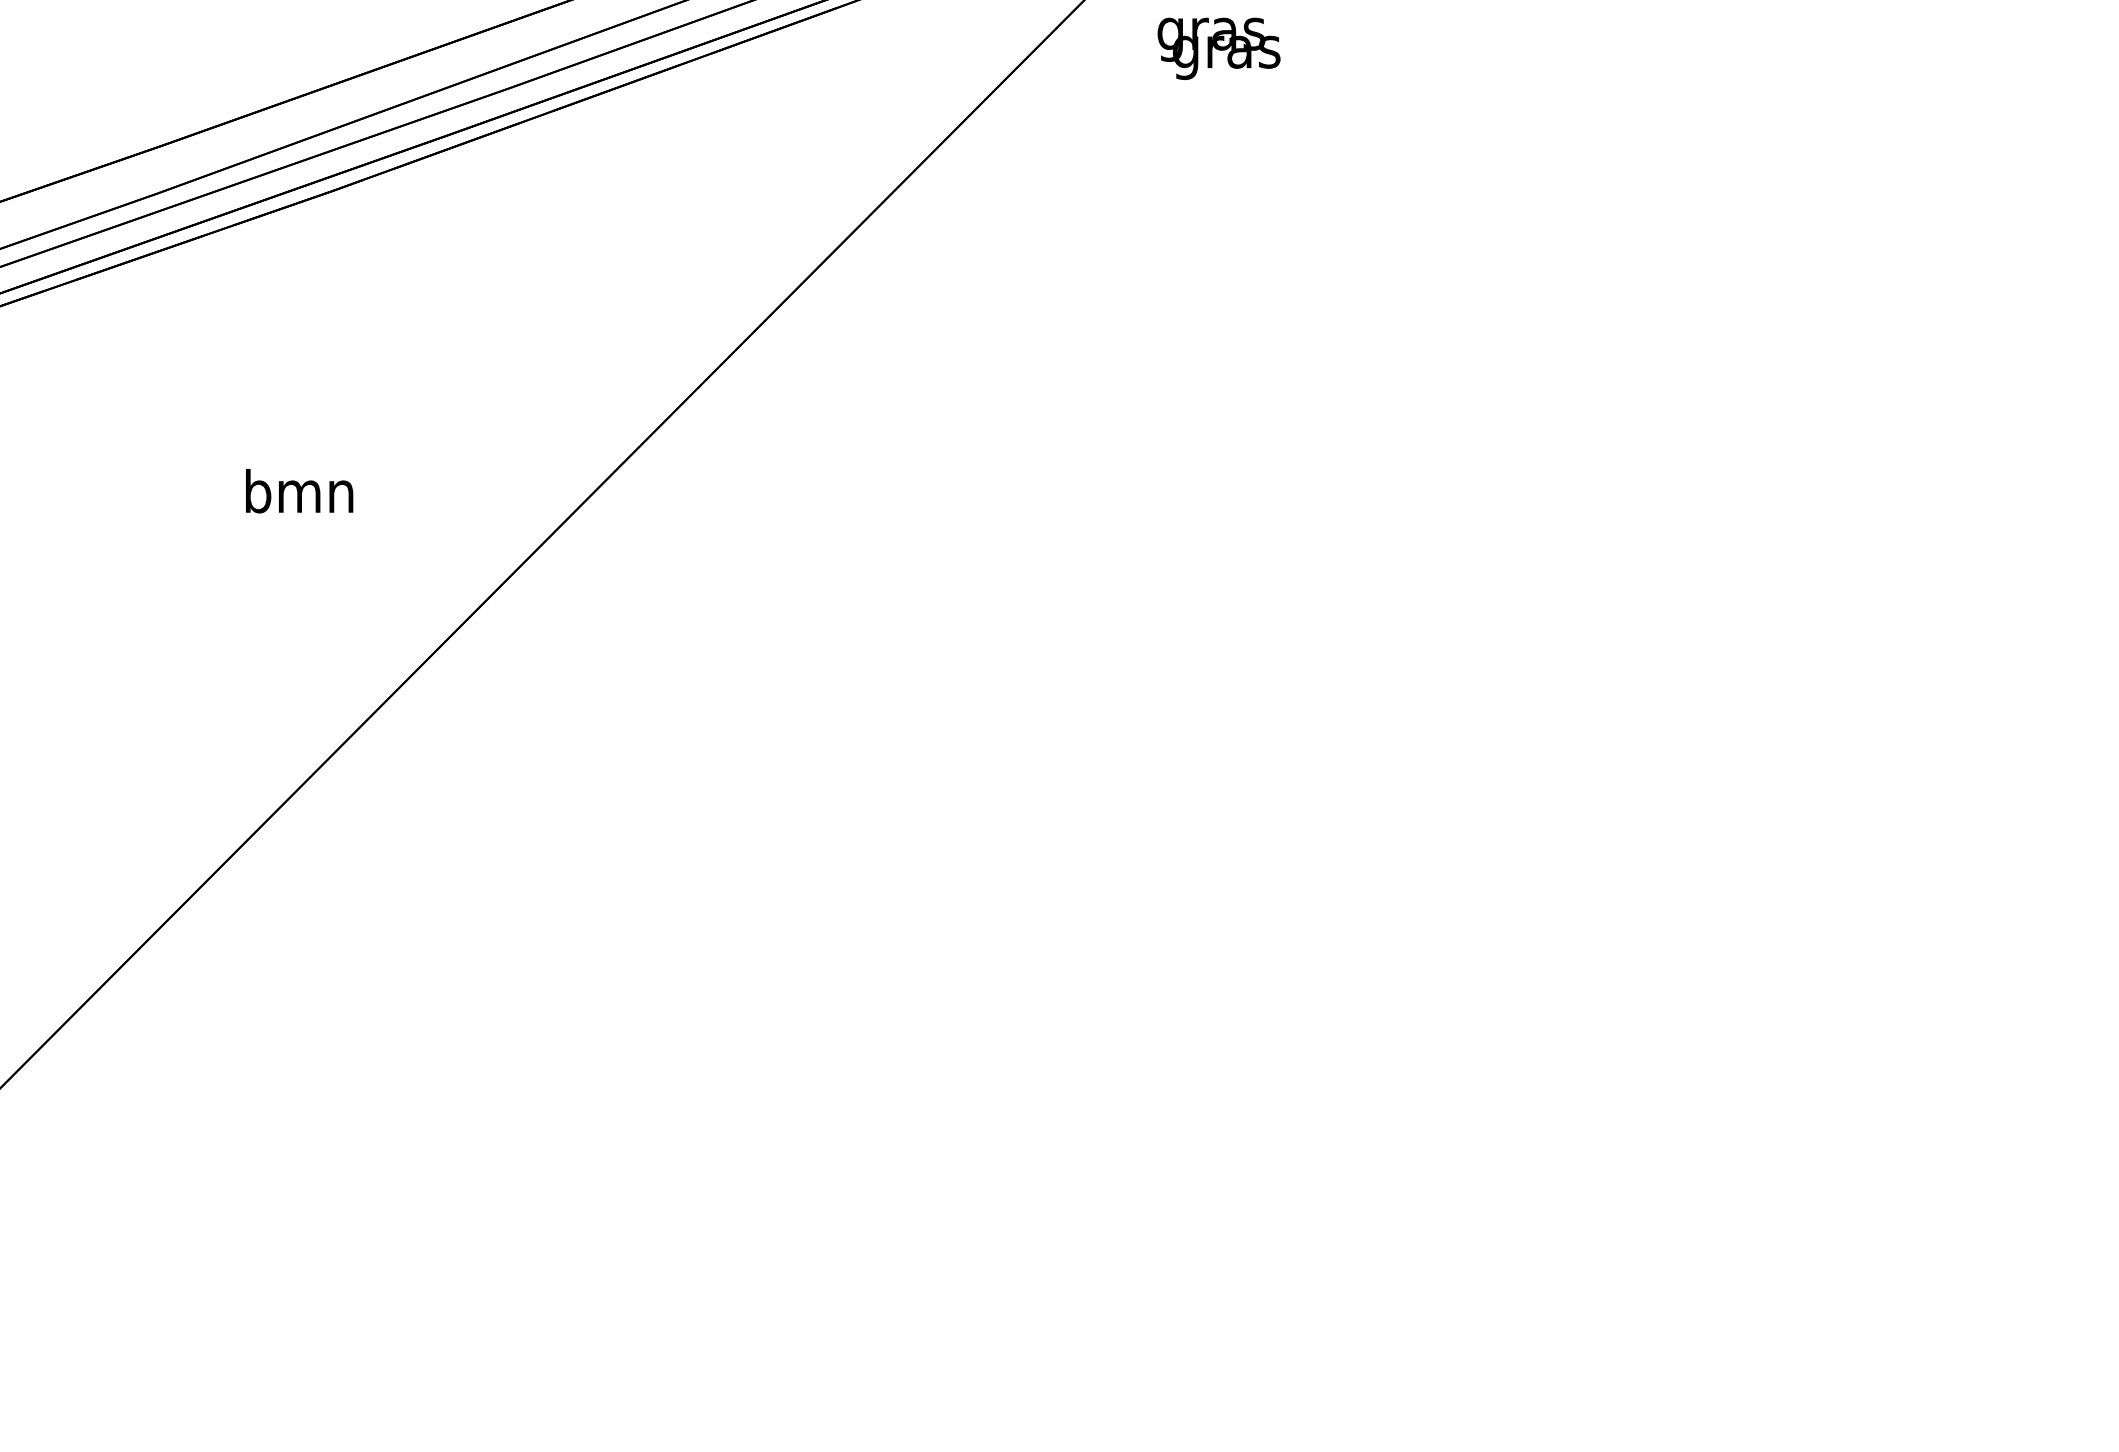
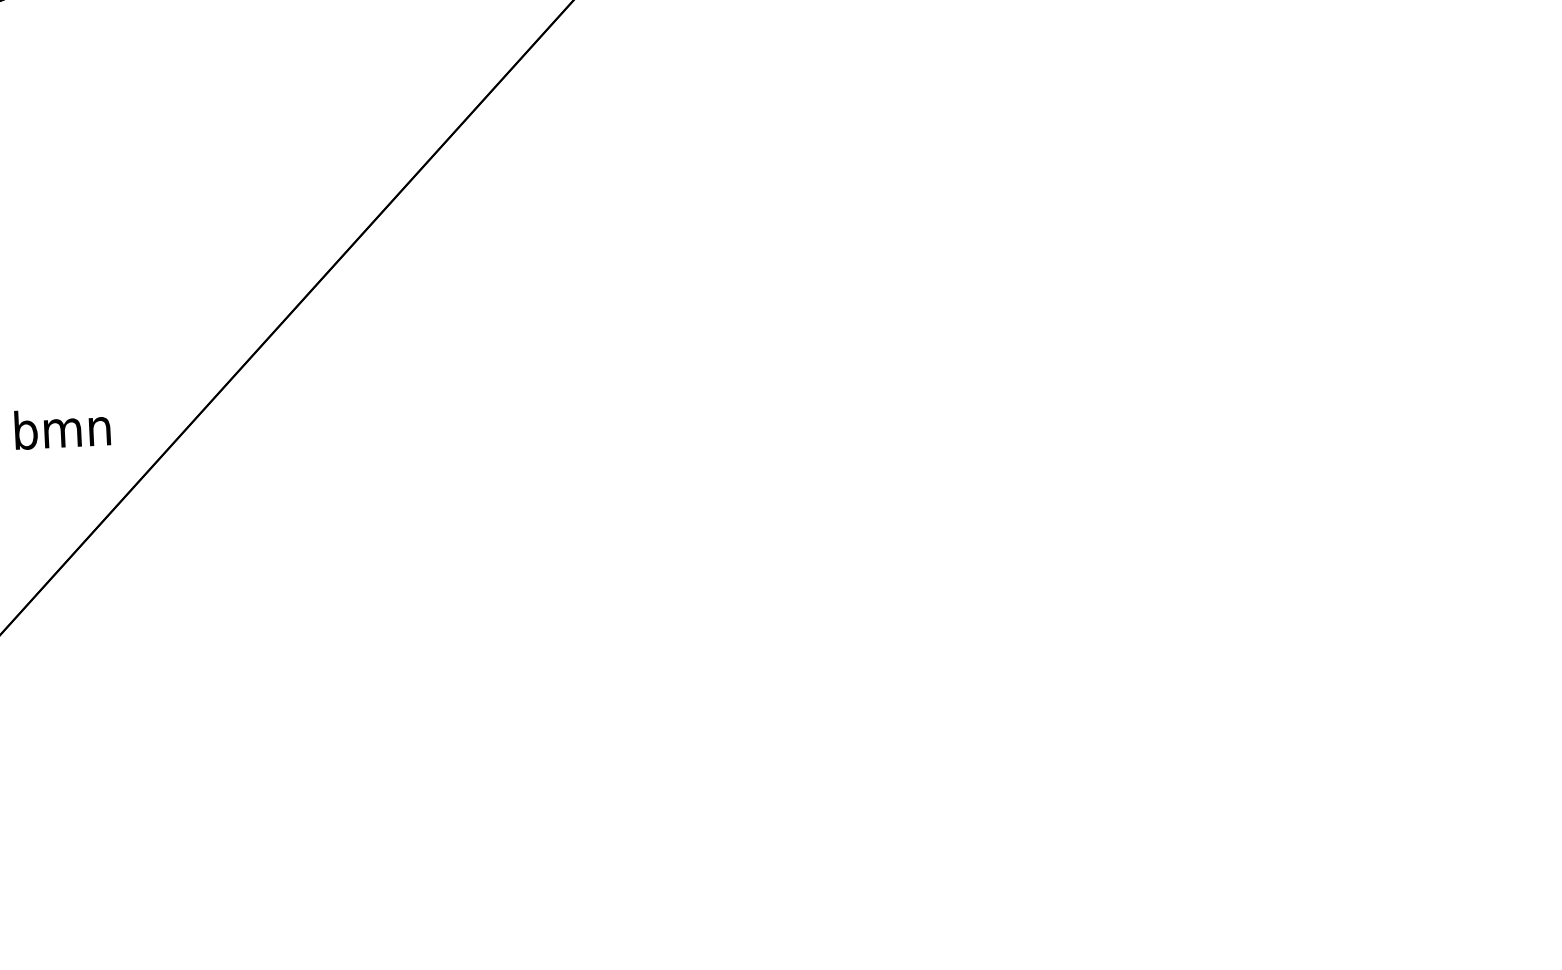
text: (299, 491) -> (62, 428), moved

